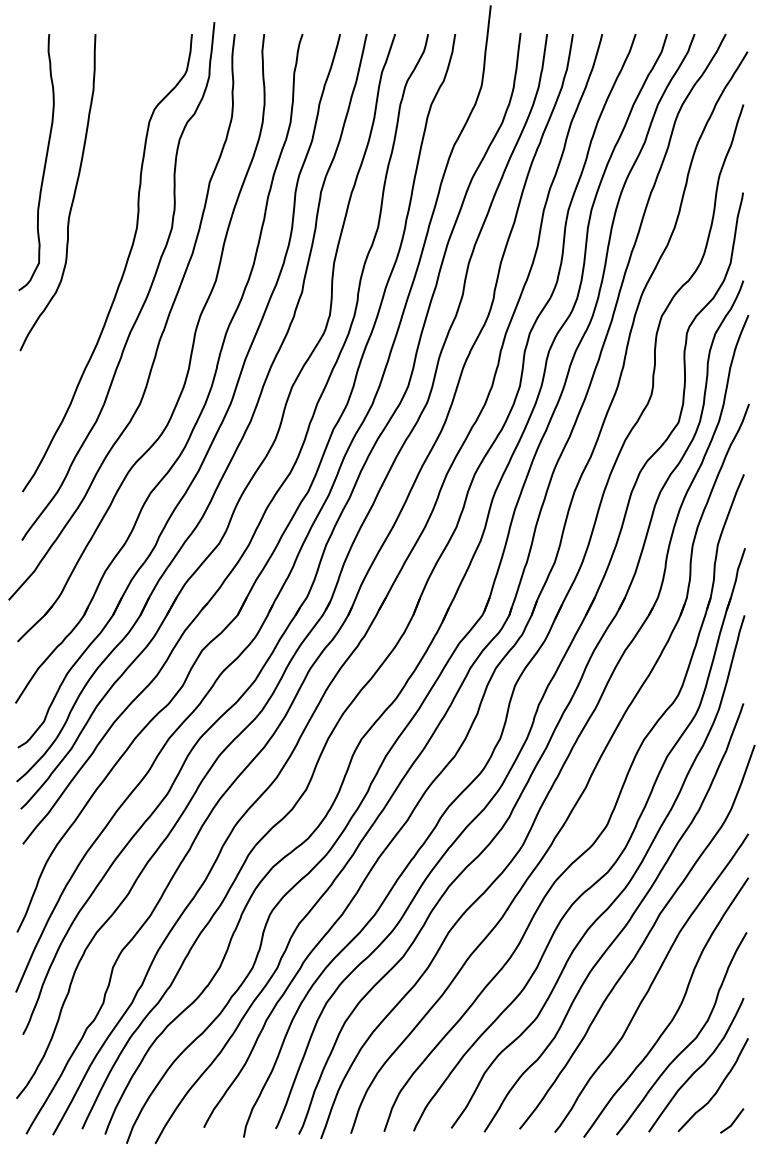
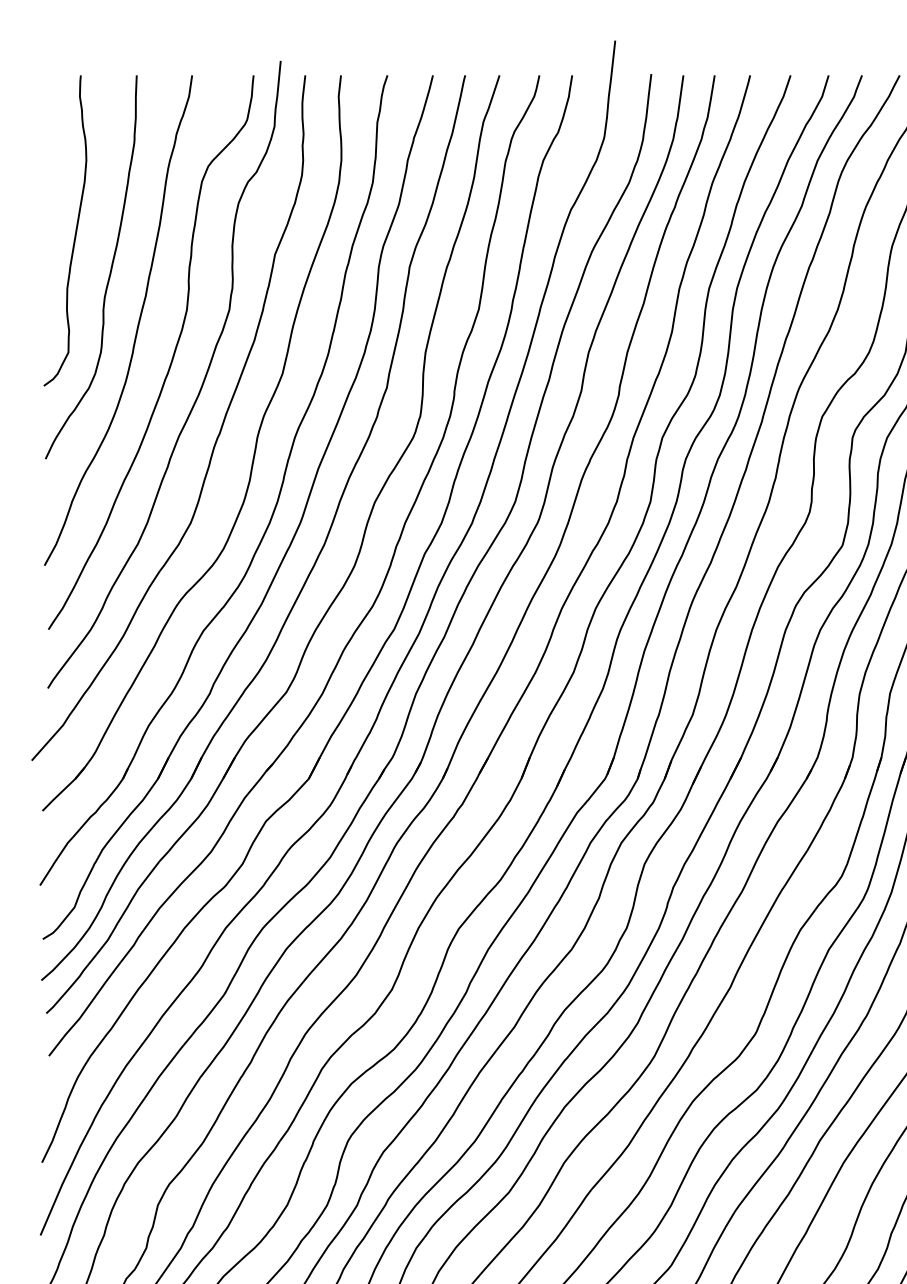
curve: (95, 241) -> (136, 326), added

